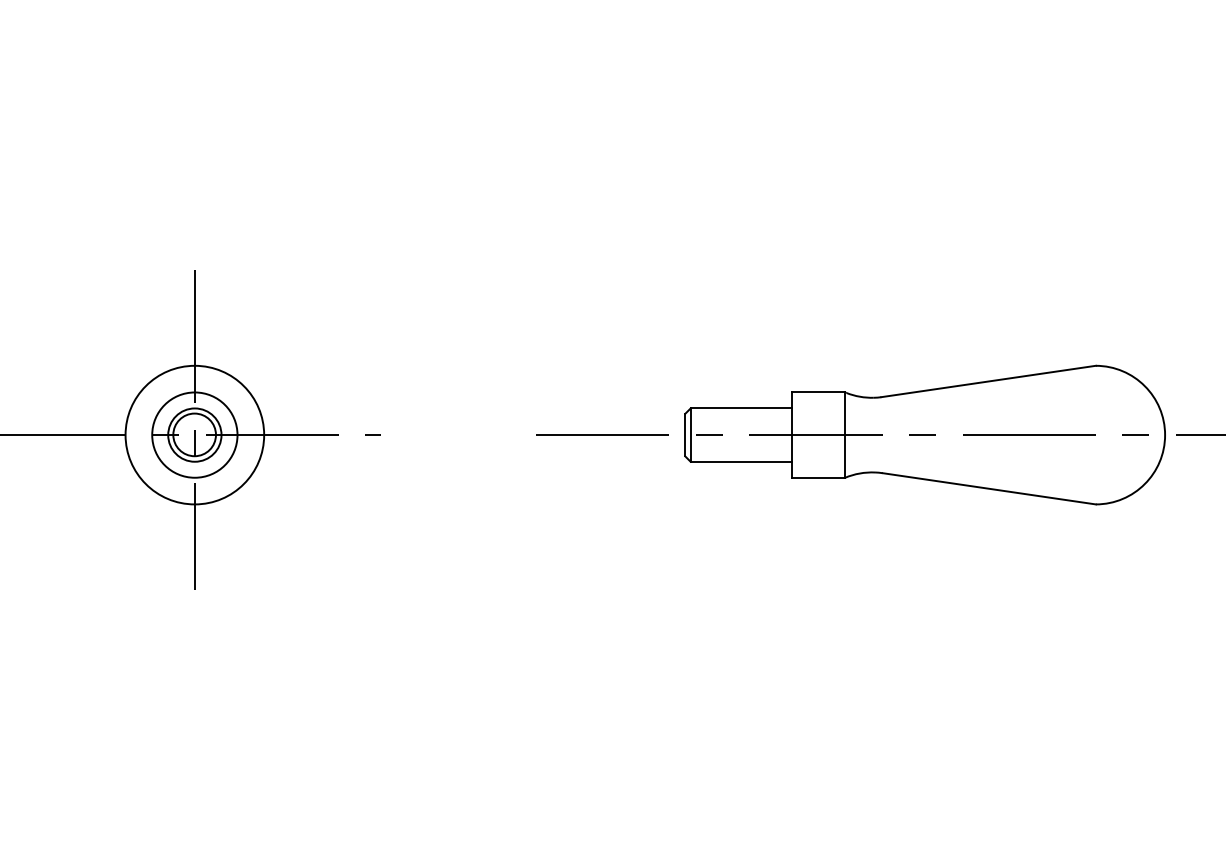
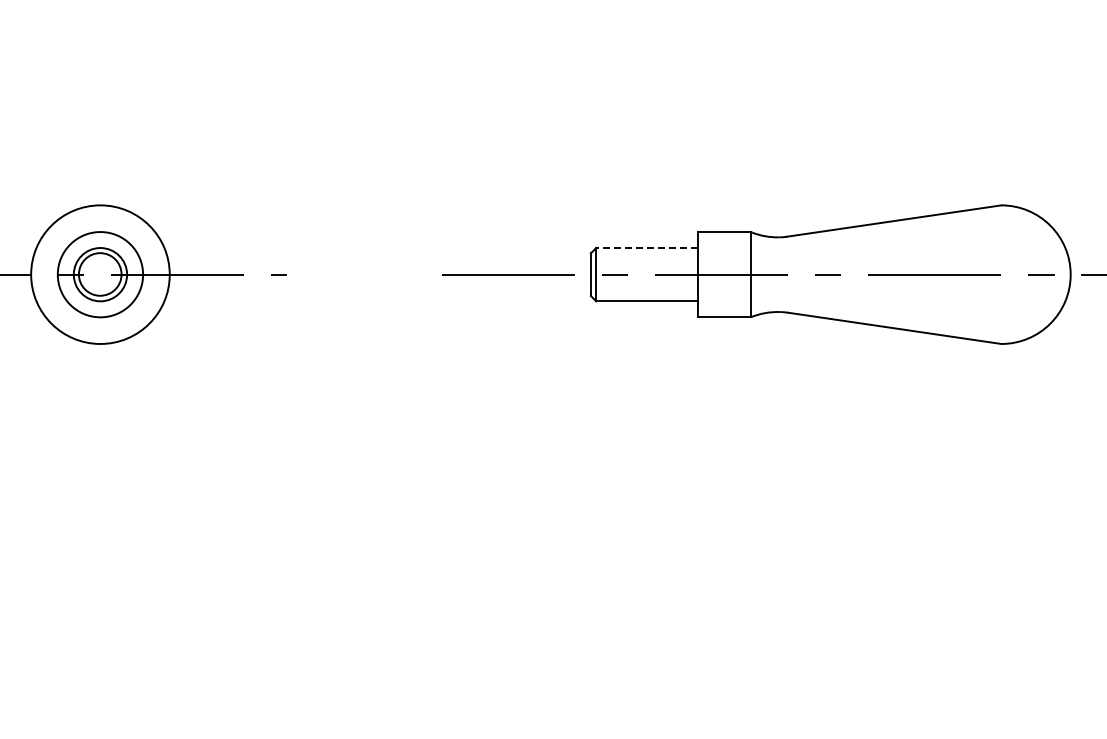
line: (741, 408) -> (647, 248), solid -> dashed
line: (194, 429) -> (100, 269), removed

